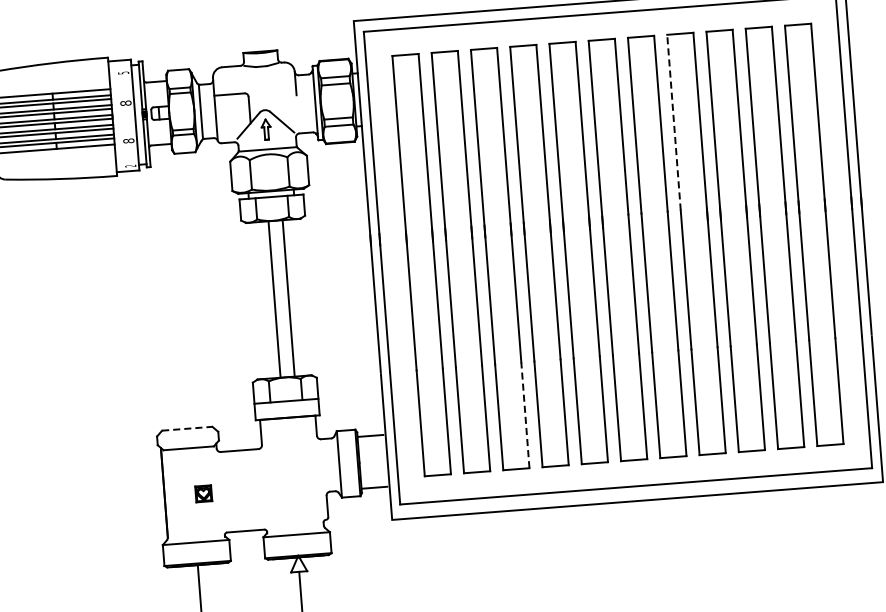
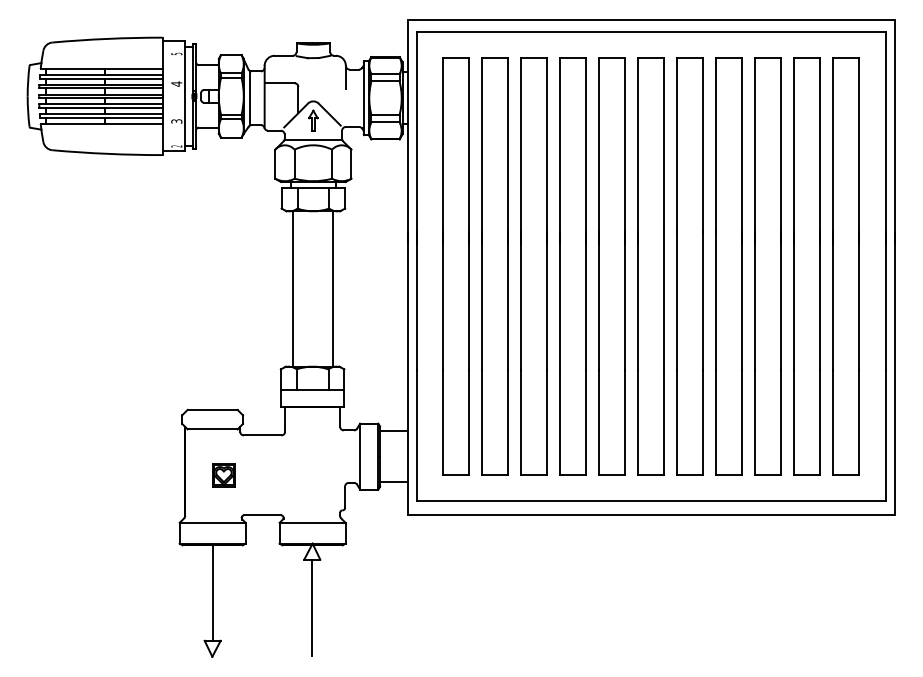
text: (125, 102) -> (176, 83), 8 -> 4
line: (674, 122) -> (716, 144), dashed -> solid
text: (128, 141) -> (176, 121), 8 -> 3
line: (288, 297) -> (292, 288), moved
line: (274, 299) -> (332, 288), moved
line: (525, 414) -> (547, 421), dashed -> solid
line: (187, 428) -> (212, 409), dashed -> solid
part: (203, 493) -> (223, 475), size x1.43

